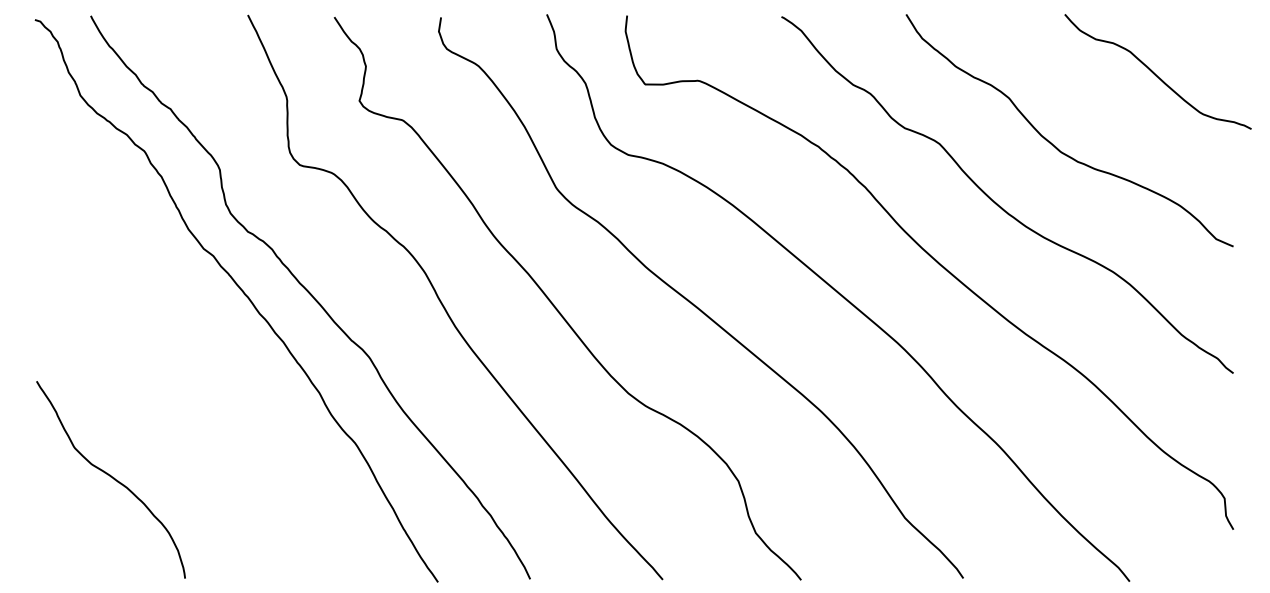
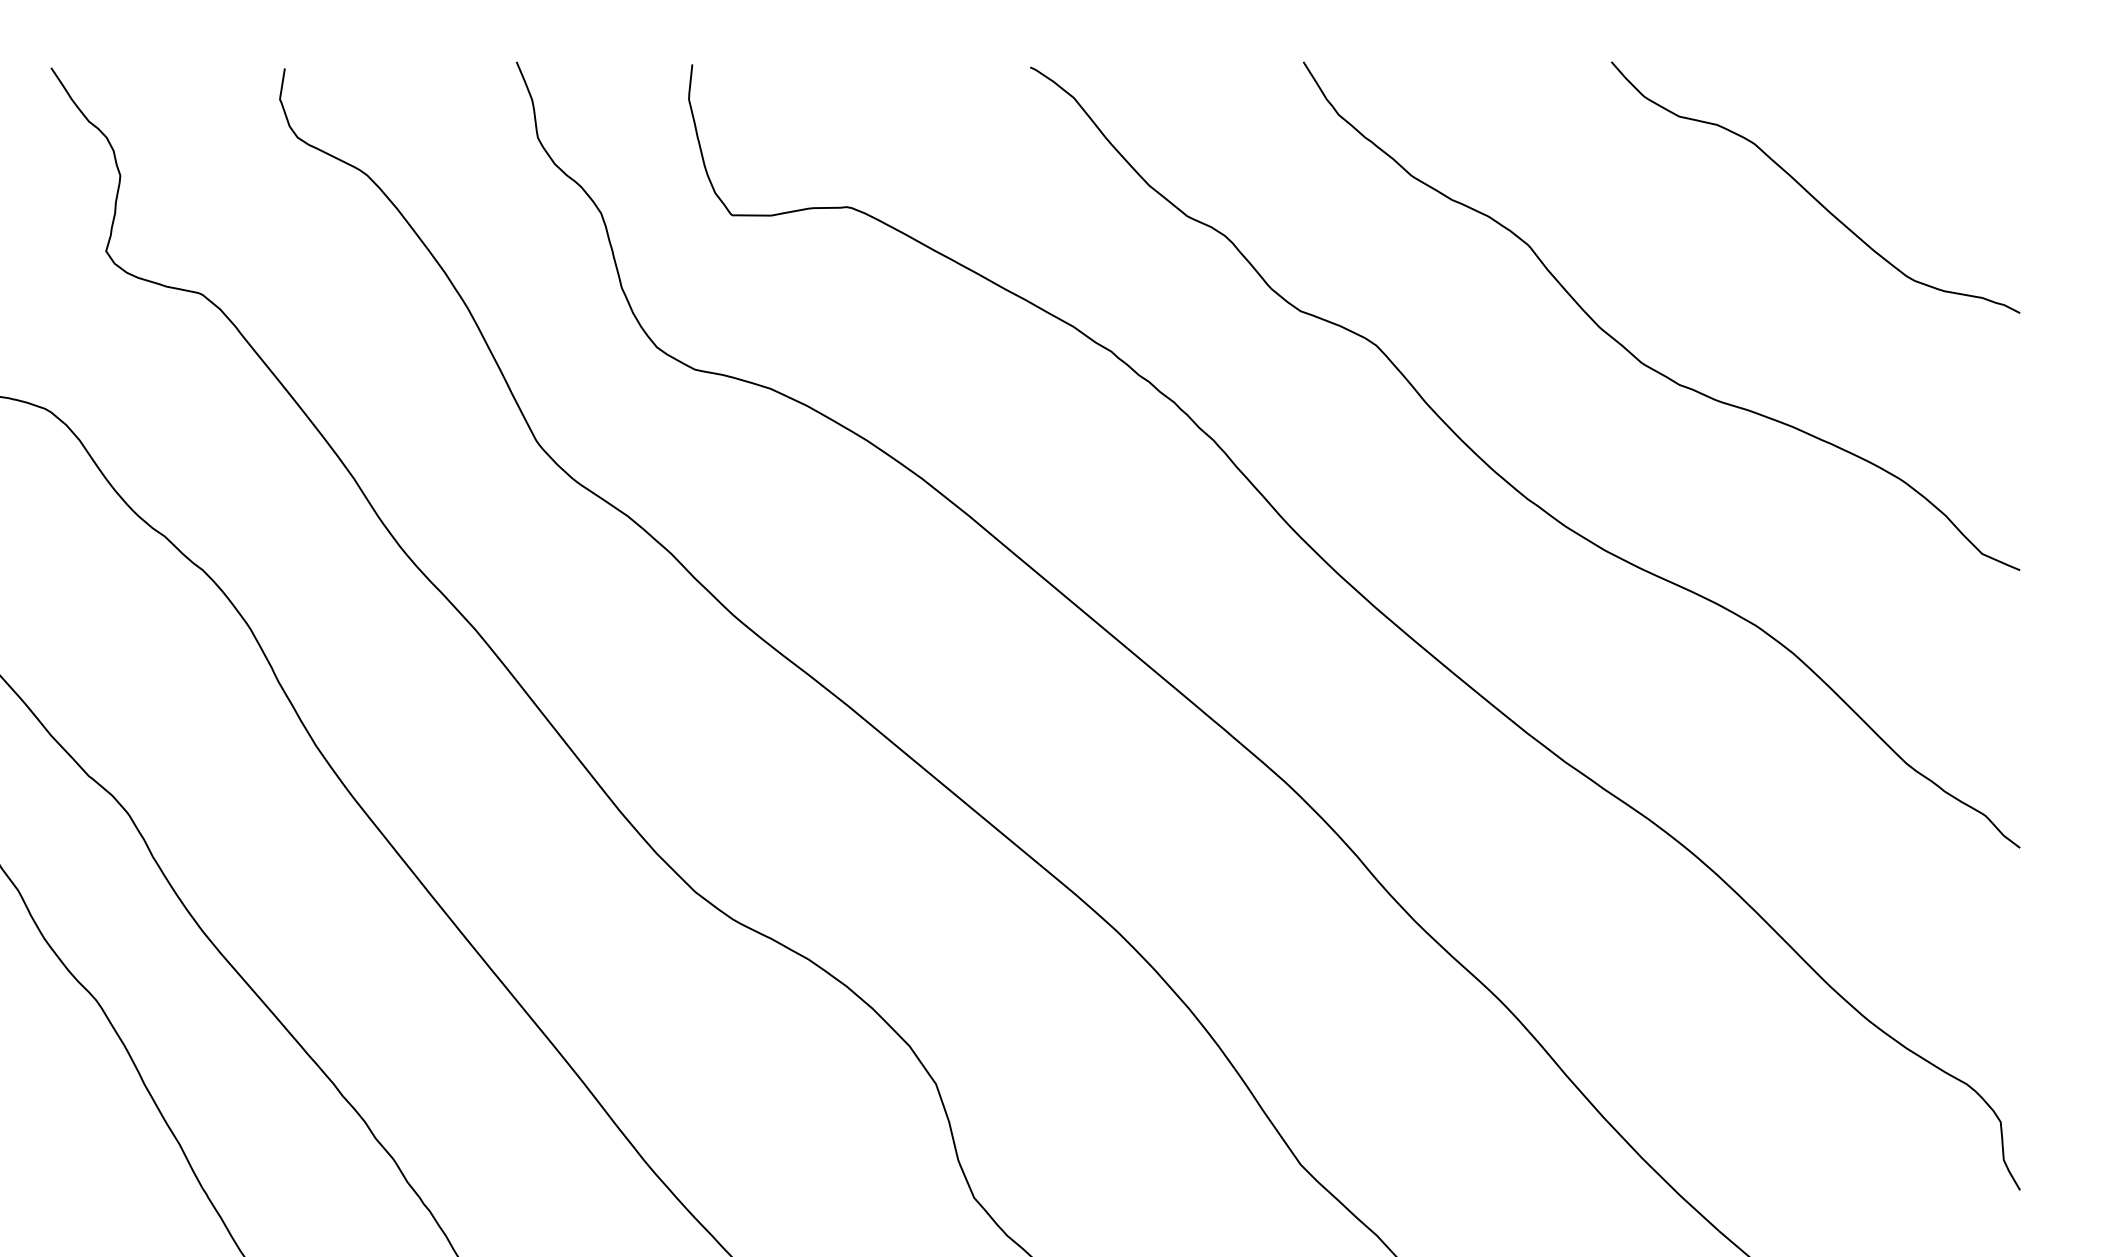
curve: (1155, 73) -> (1809, 191), moved

